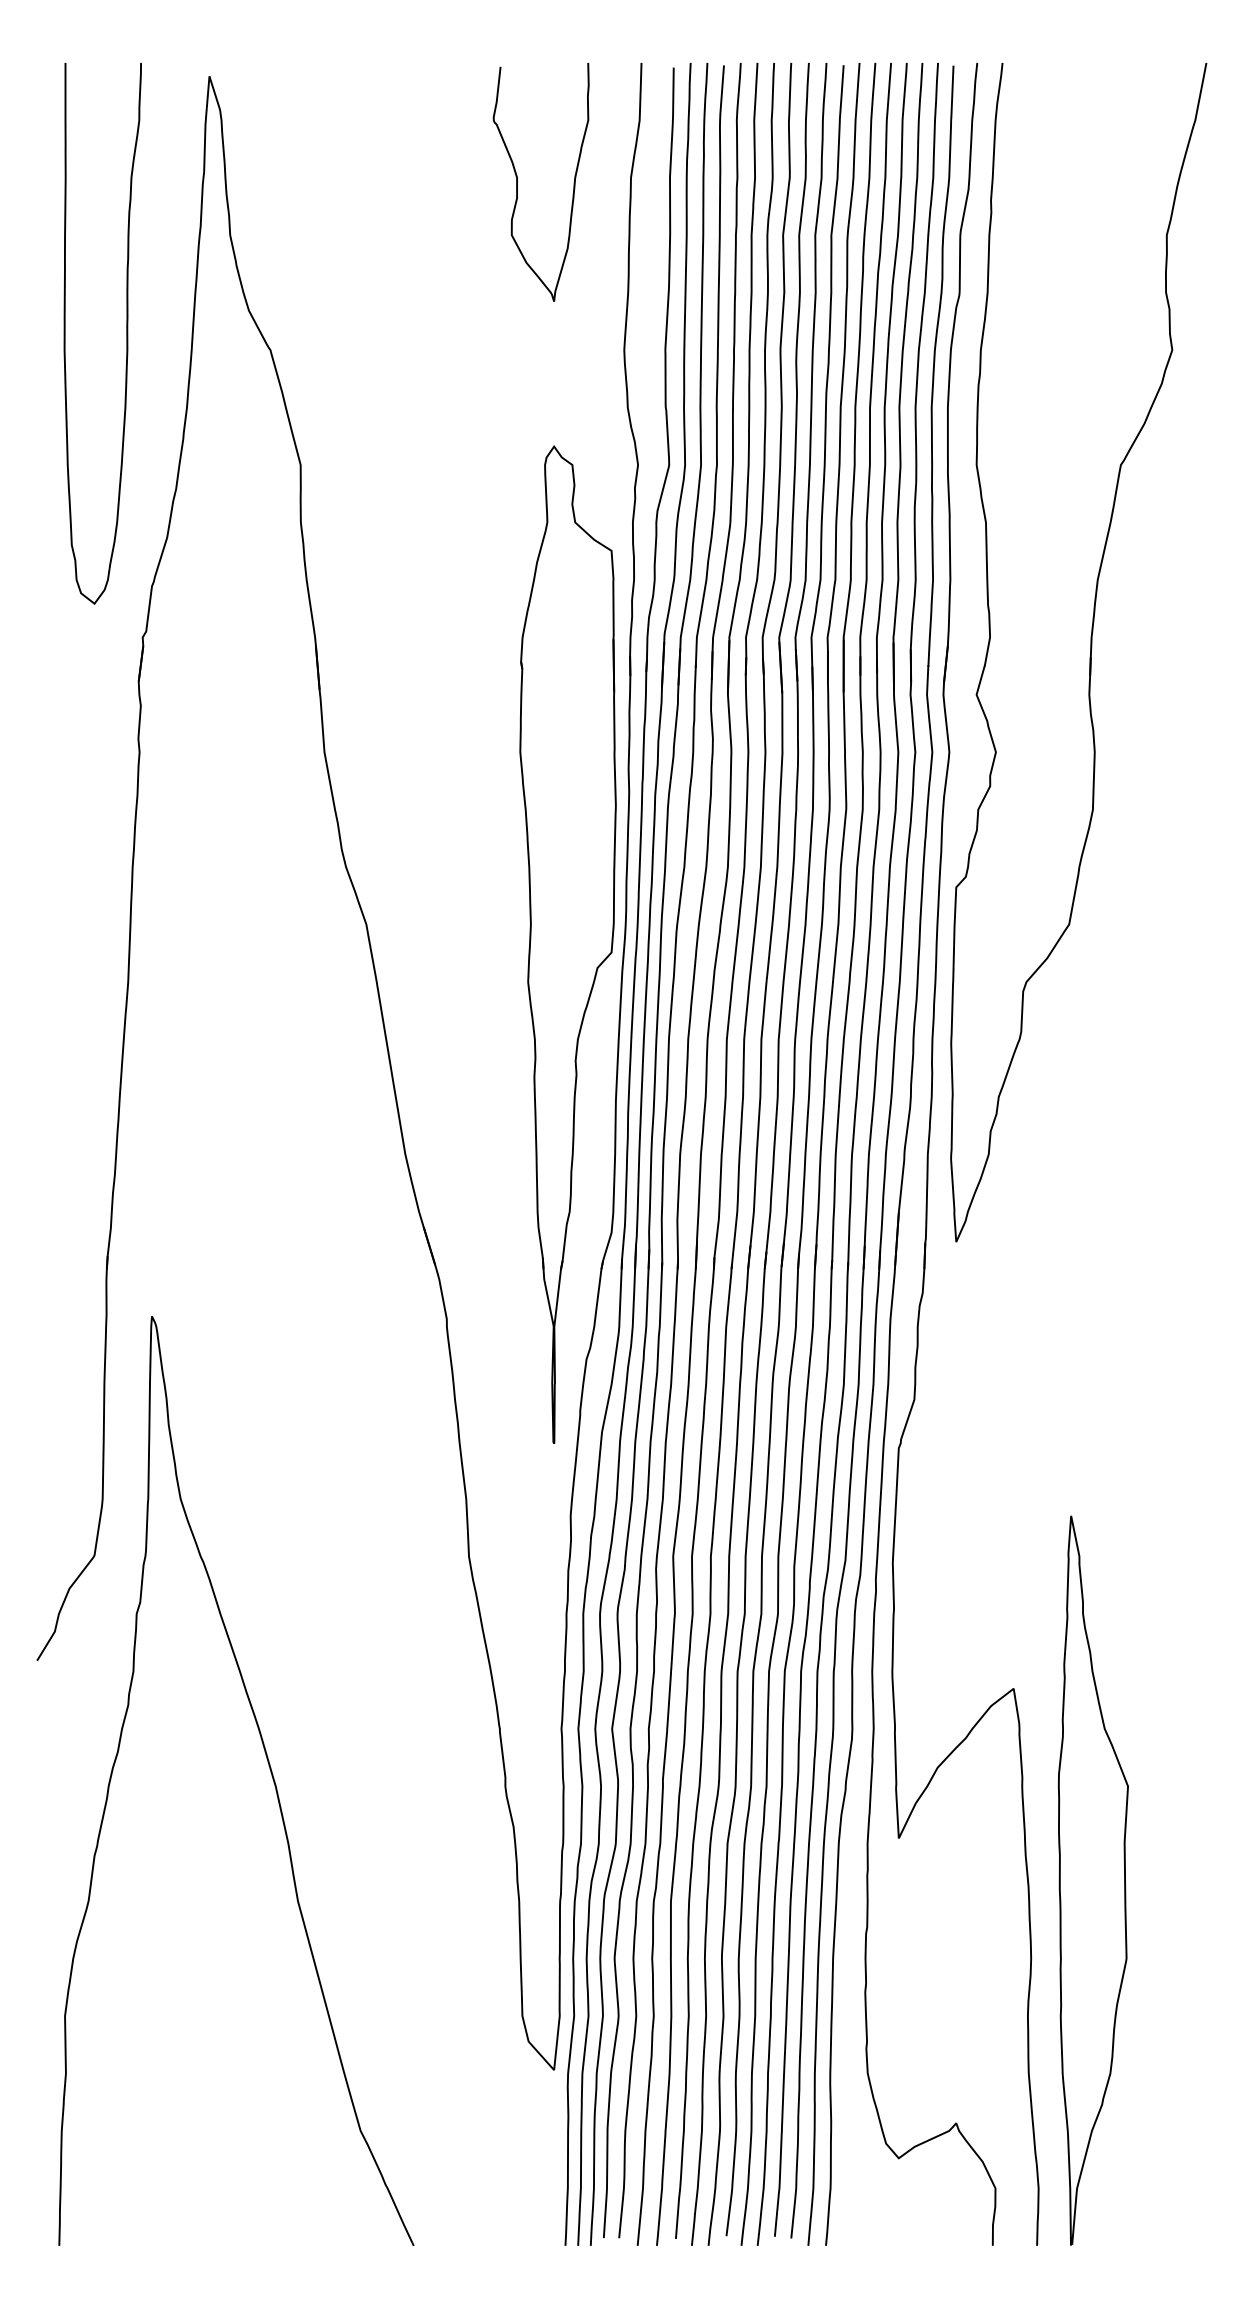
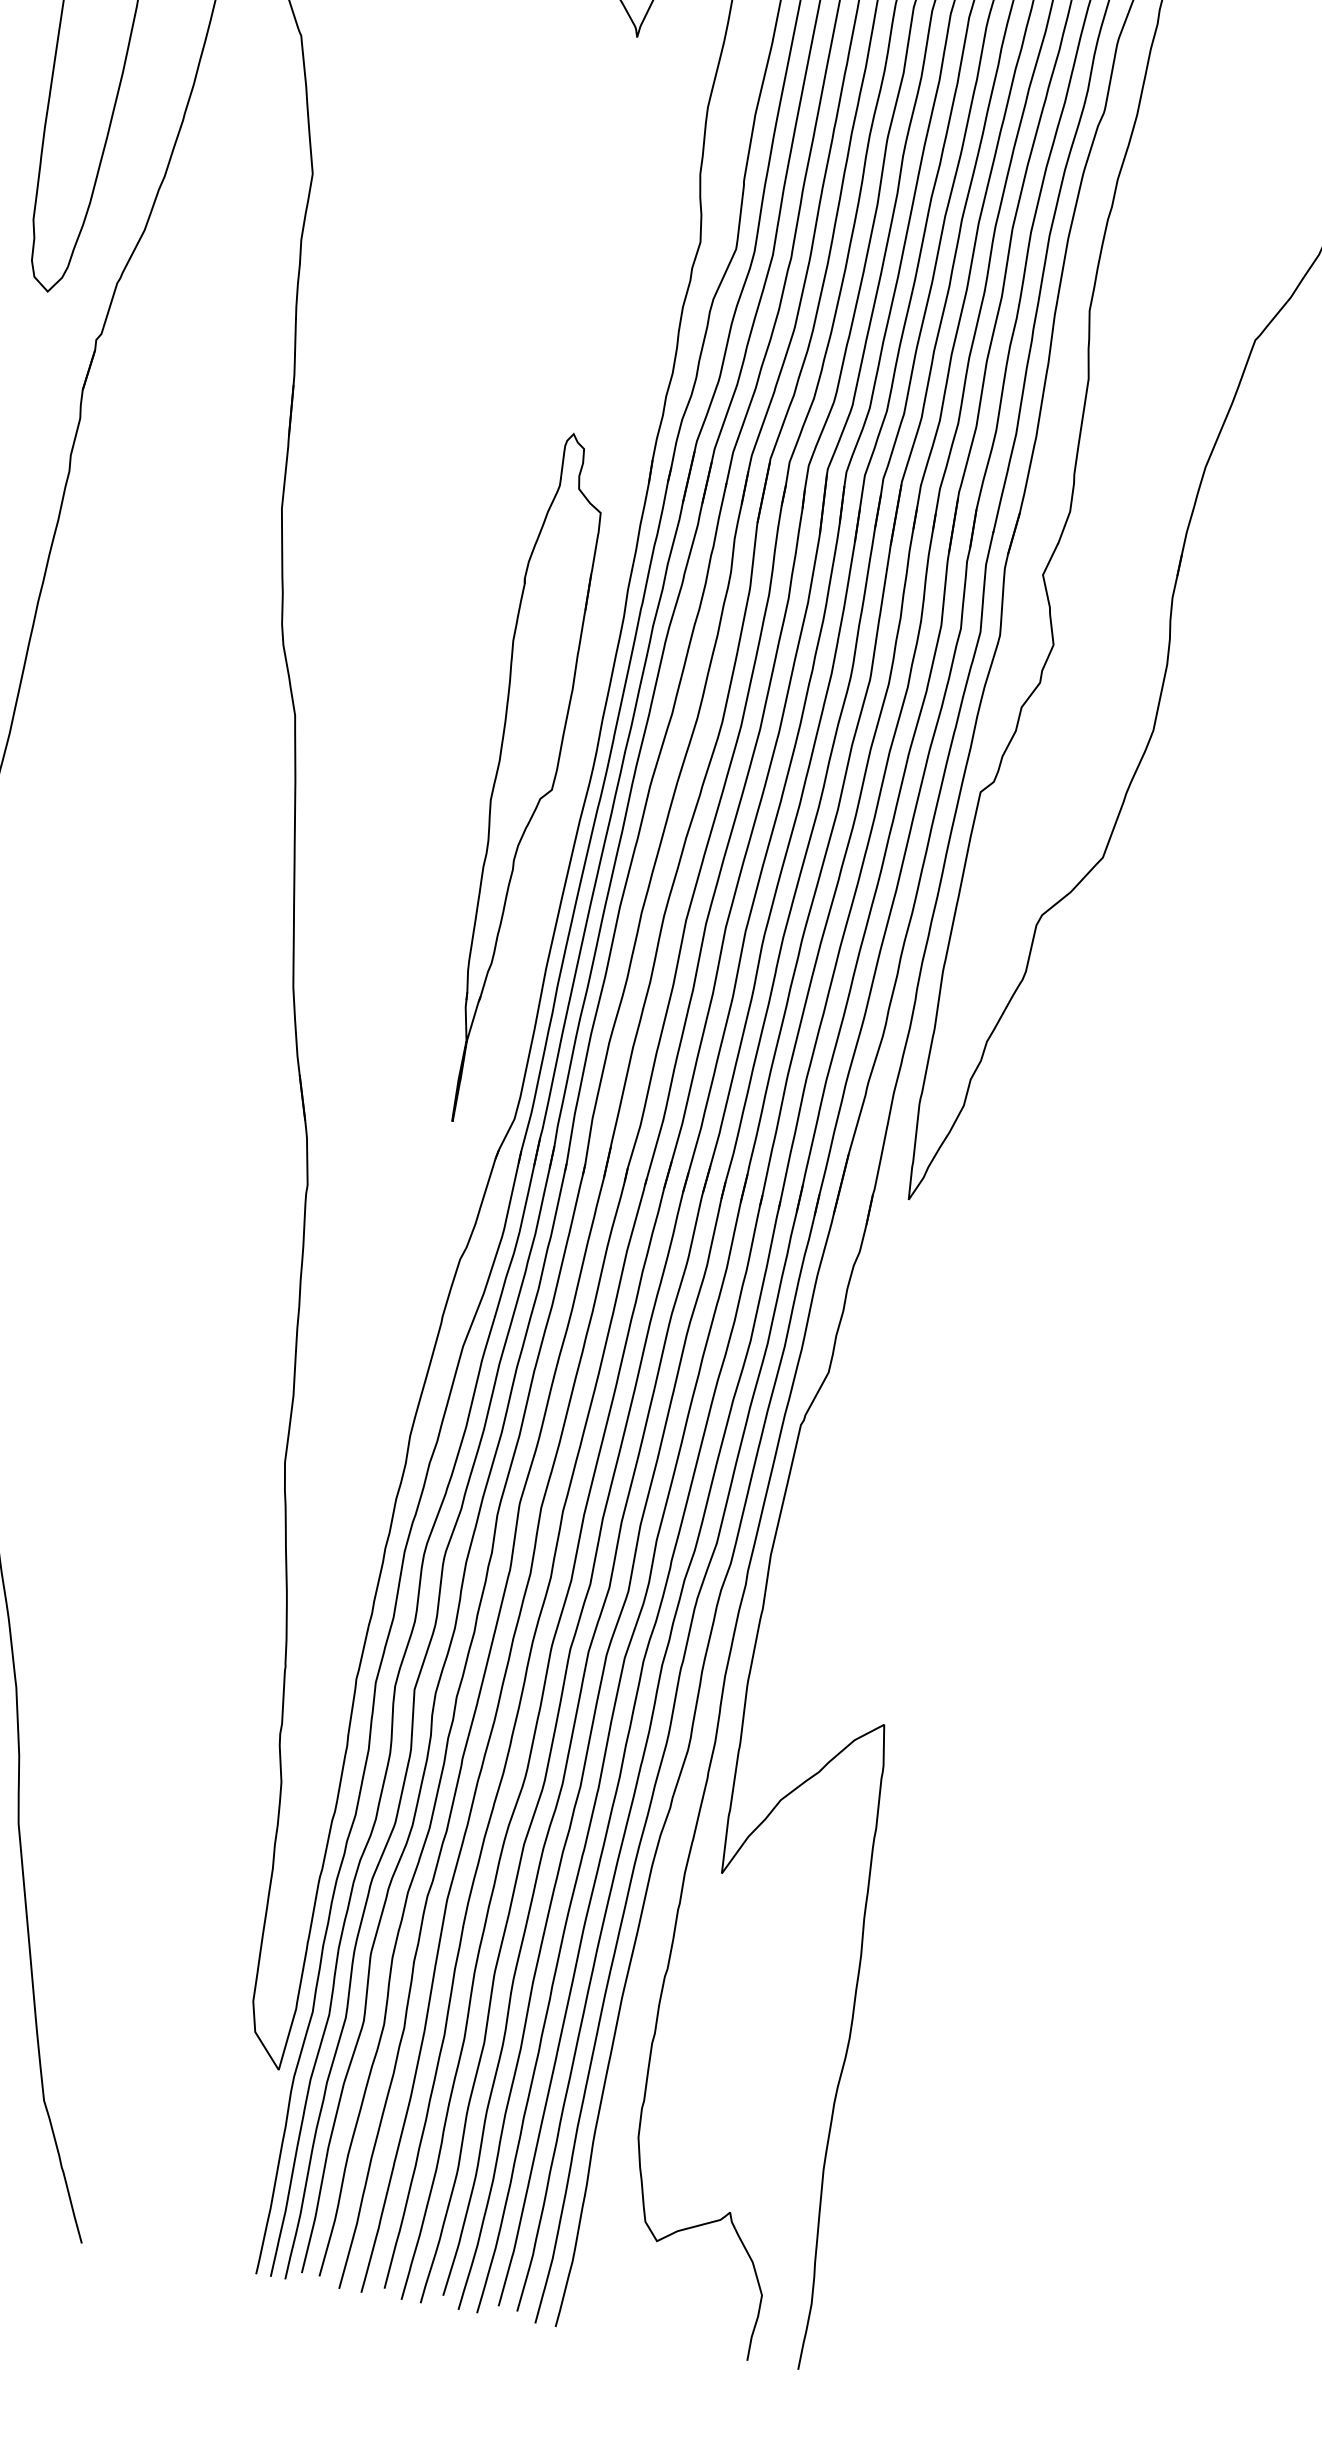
part: (567, 944) -> (522, 779), size x0.6
curve: (1060, 1880) -> (899, 1954), removed

